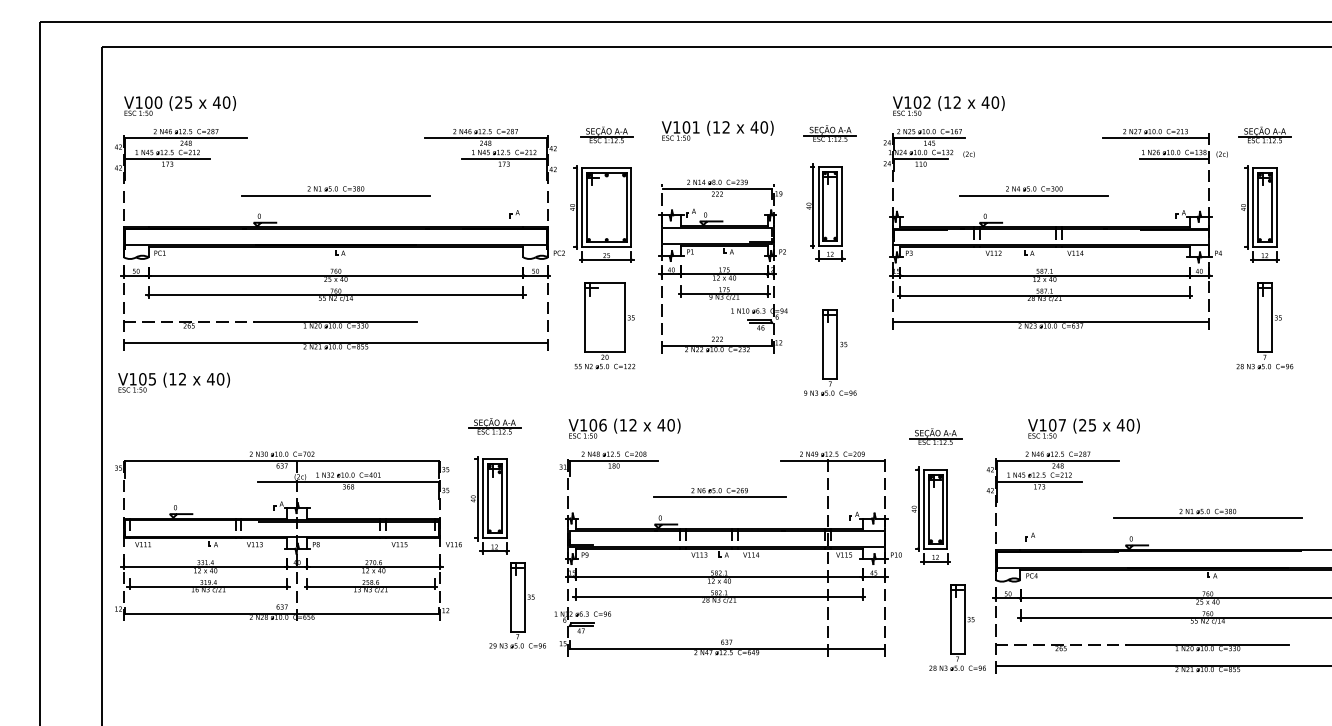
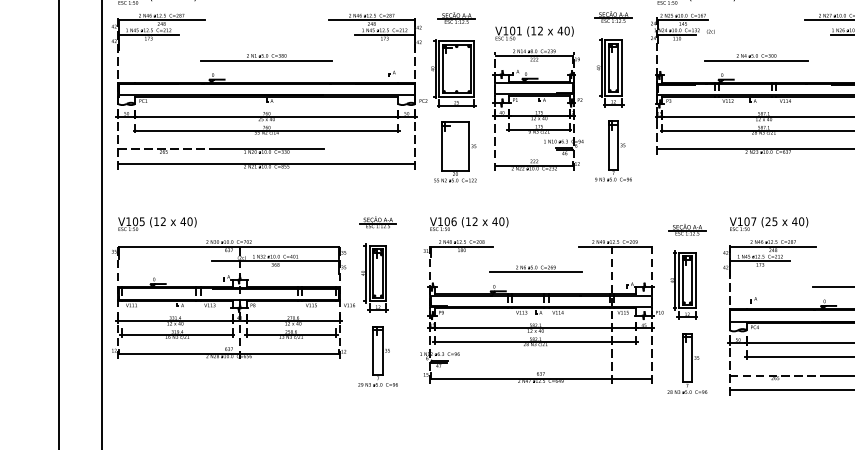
text: (717, 130) -> (534, 33), moved
part: (830, 352) -> (613, 151), moved
text: (173, 382) -> (157, 223), moved
text: (1083, 428) -> (768, 223), moved
part: (517, 605) -> (377, 356), moved
part: (957, 627) -> (687, 363), moved

